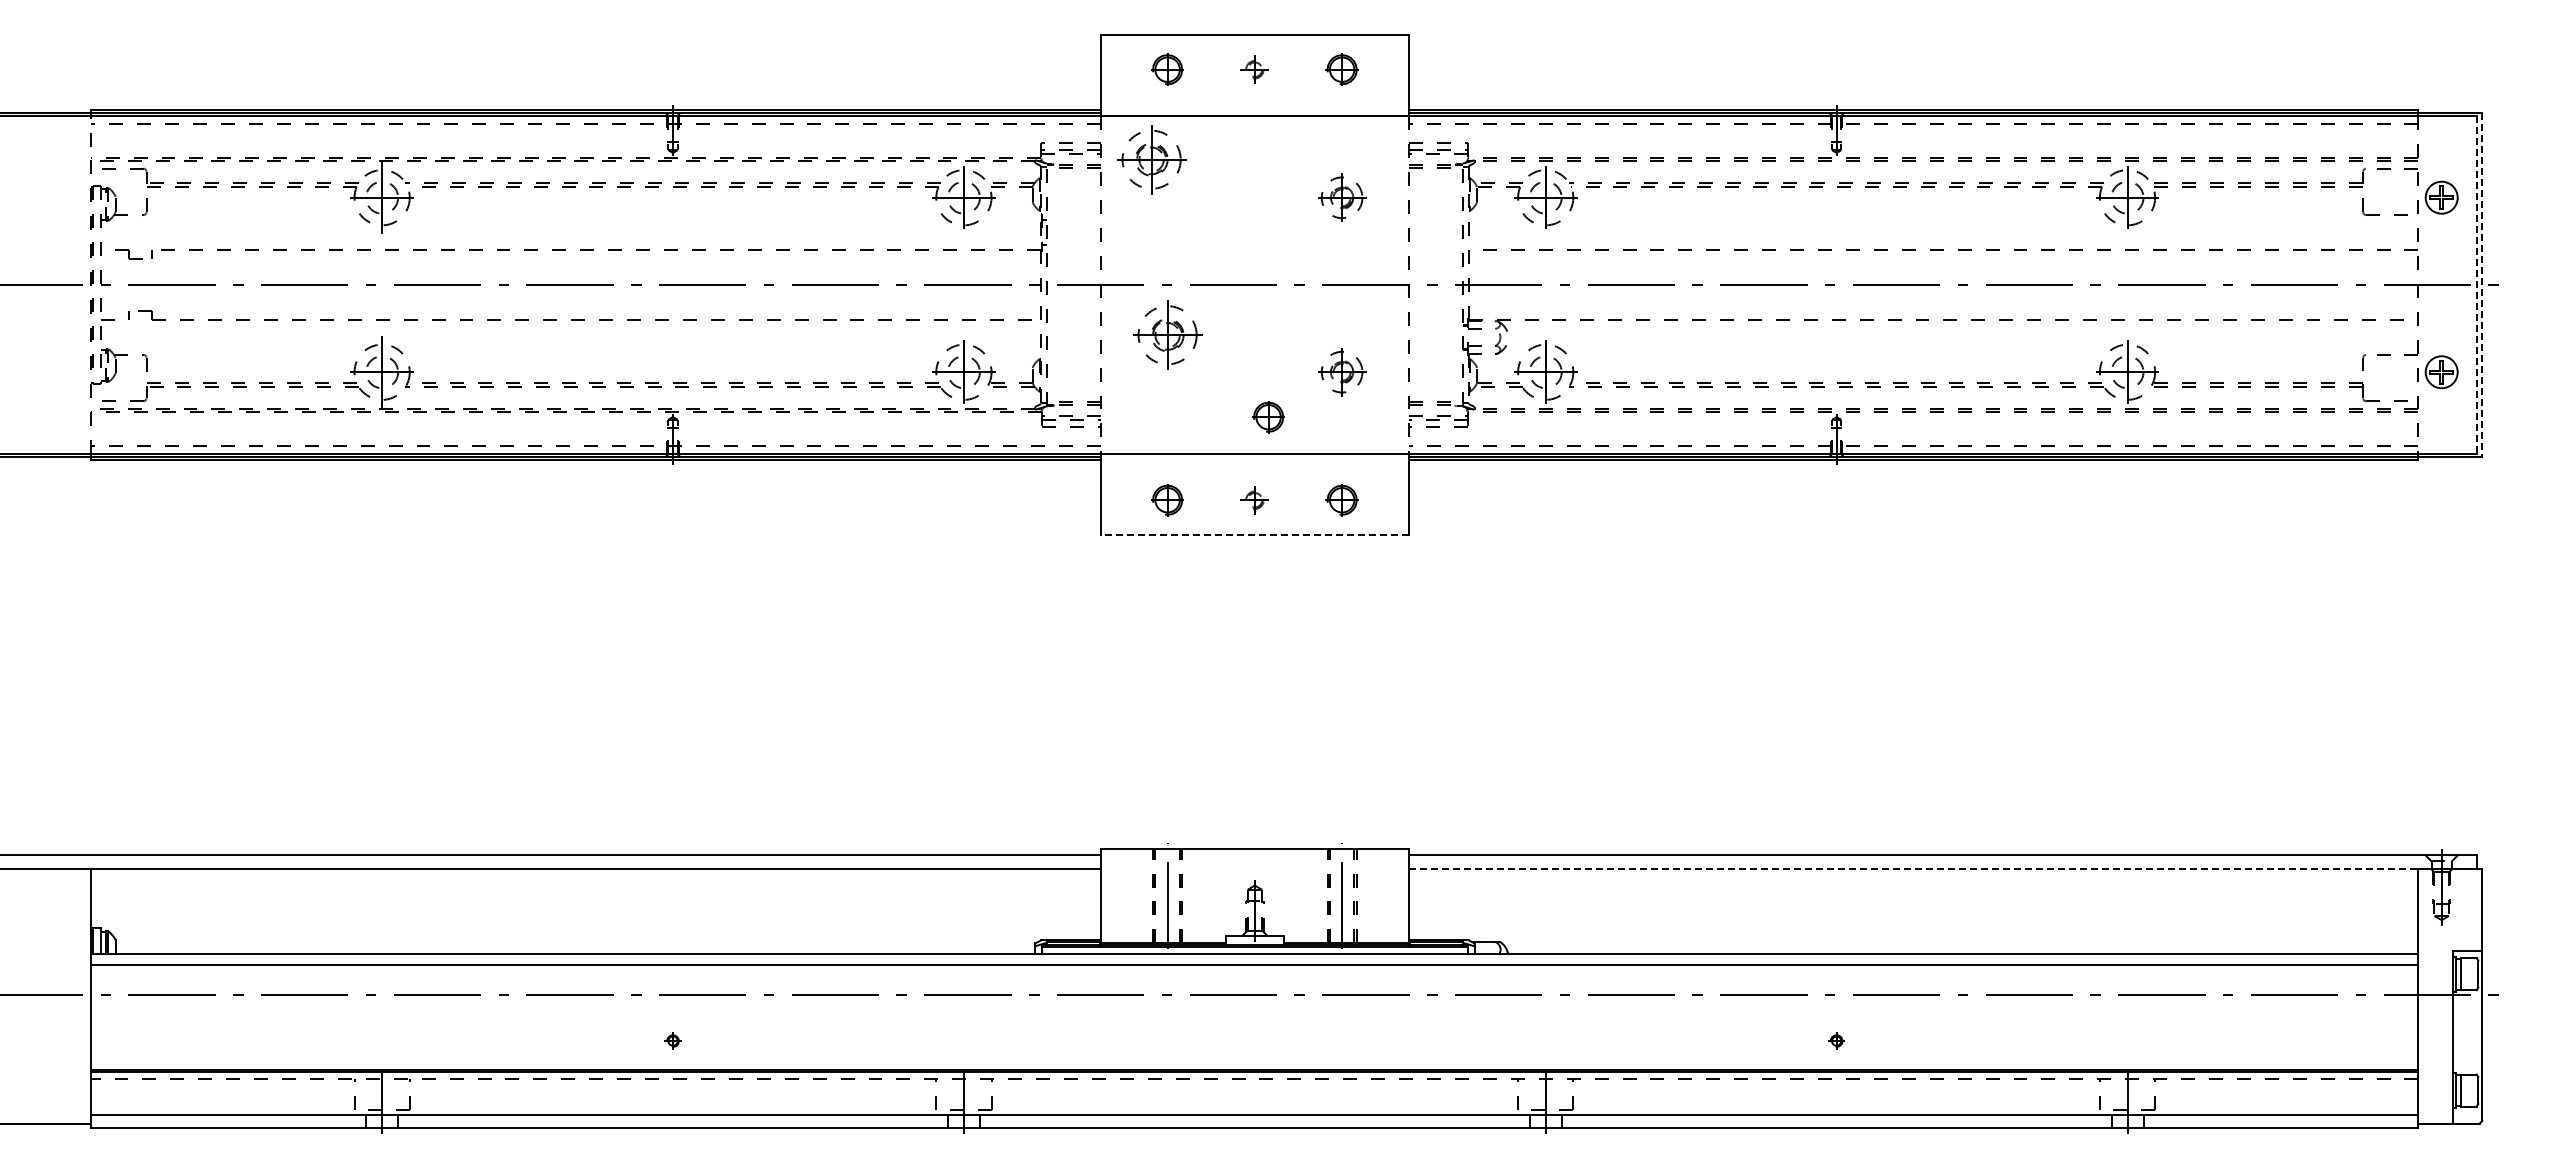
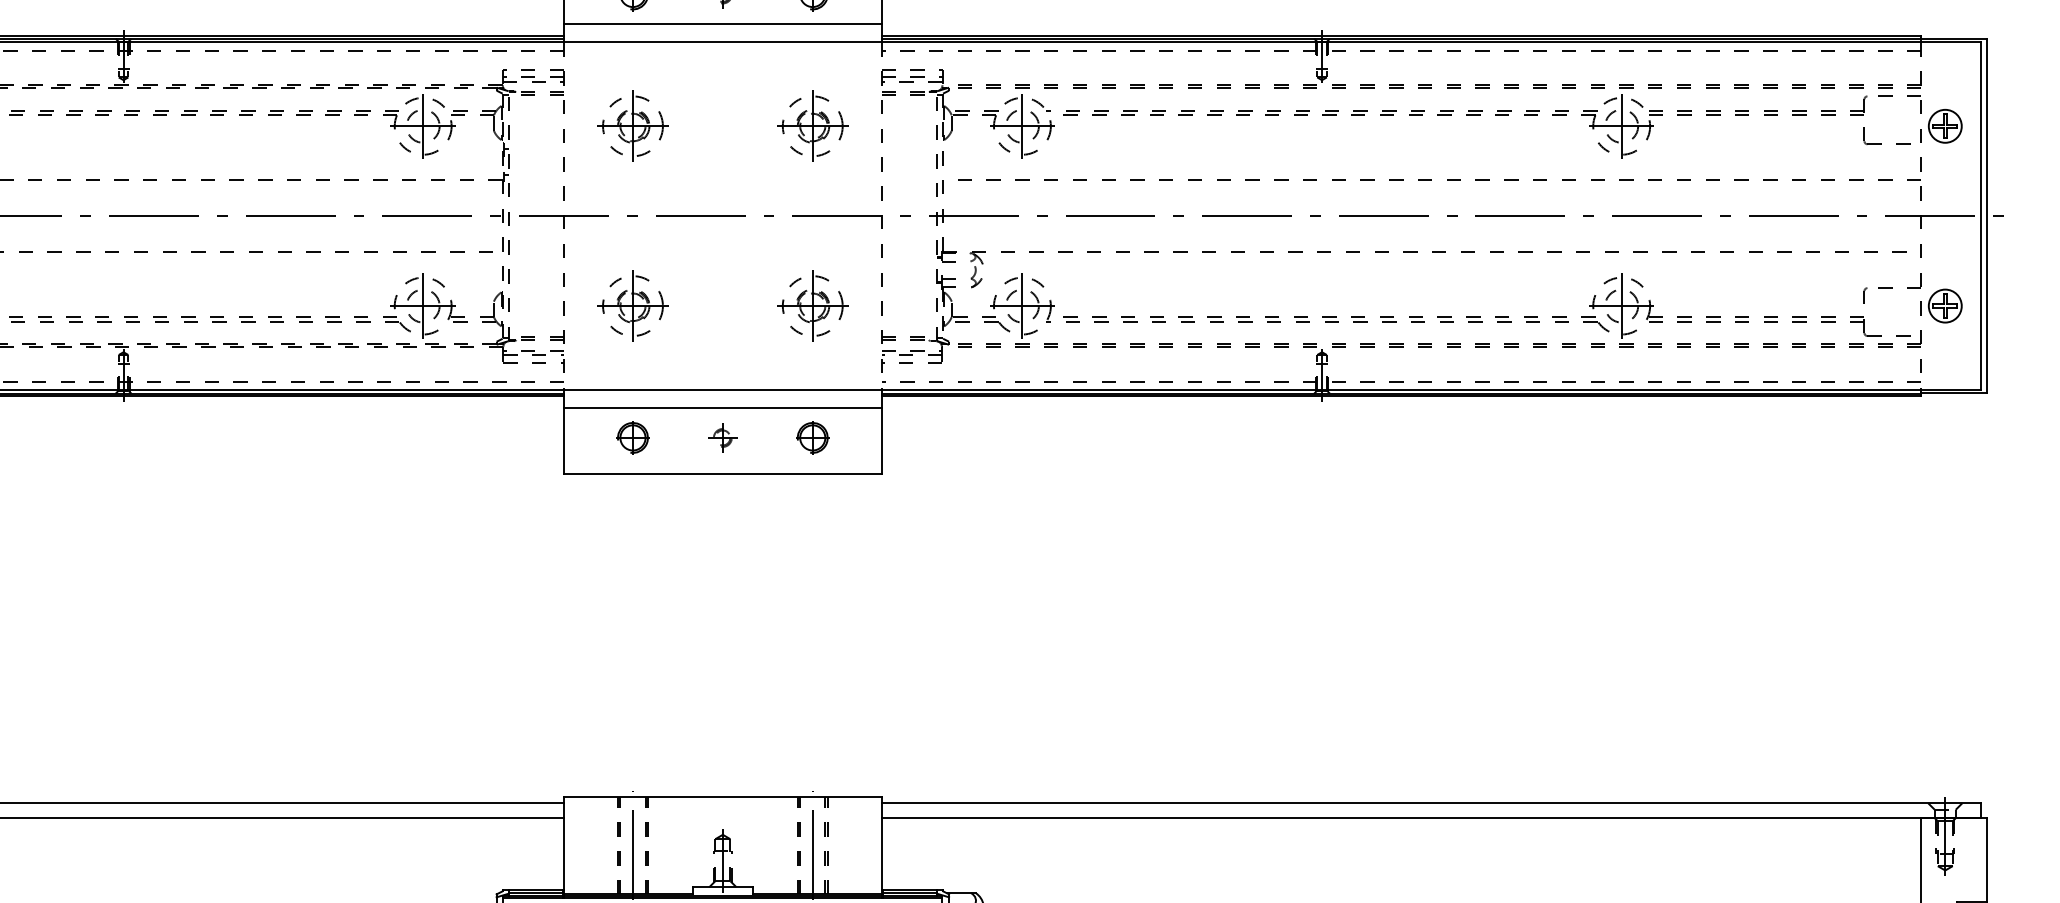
line: (1254, 98) -> (722, 24), added
part: (1151, 159) -> (632, 126), moved
part: (1341, 197) -> (812, 126), size x1.43
line: (2476, 284) -> (1981, 215), dashed -> solid
line: (2482, 284) -> (1987, 215), dashed -> solid
part: (1167, 334) -> (632, 305), moved
part: (1341, 371) -> (812, 305), size x1.43
part: (1268, 417) -> (736, 352), removed
line: (1254, 471) -> (722, 408), added
line: (1254, 535) -> (722, 474), dashed -> solid
line: (1942, 869) -> (1431, 818), dashed -> solid

